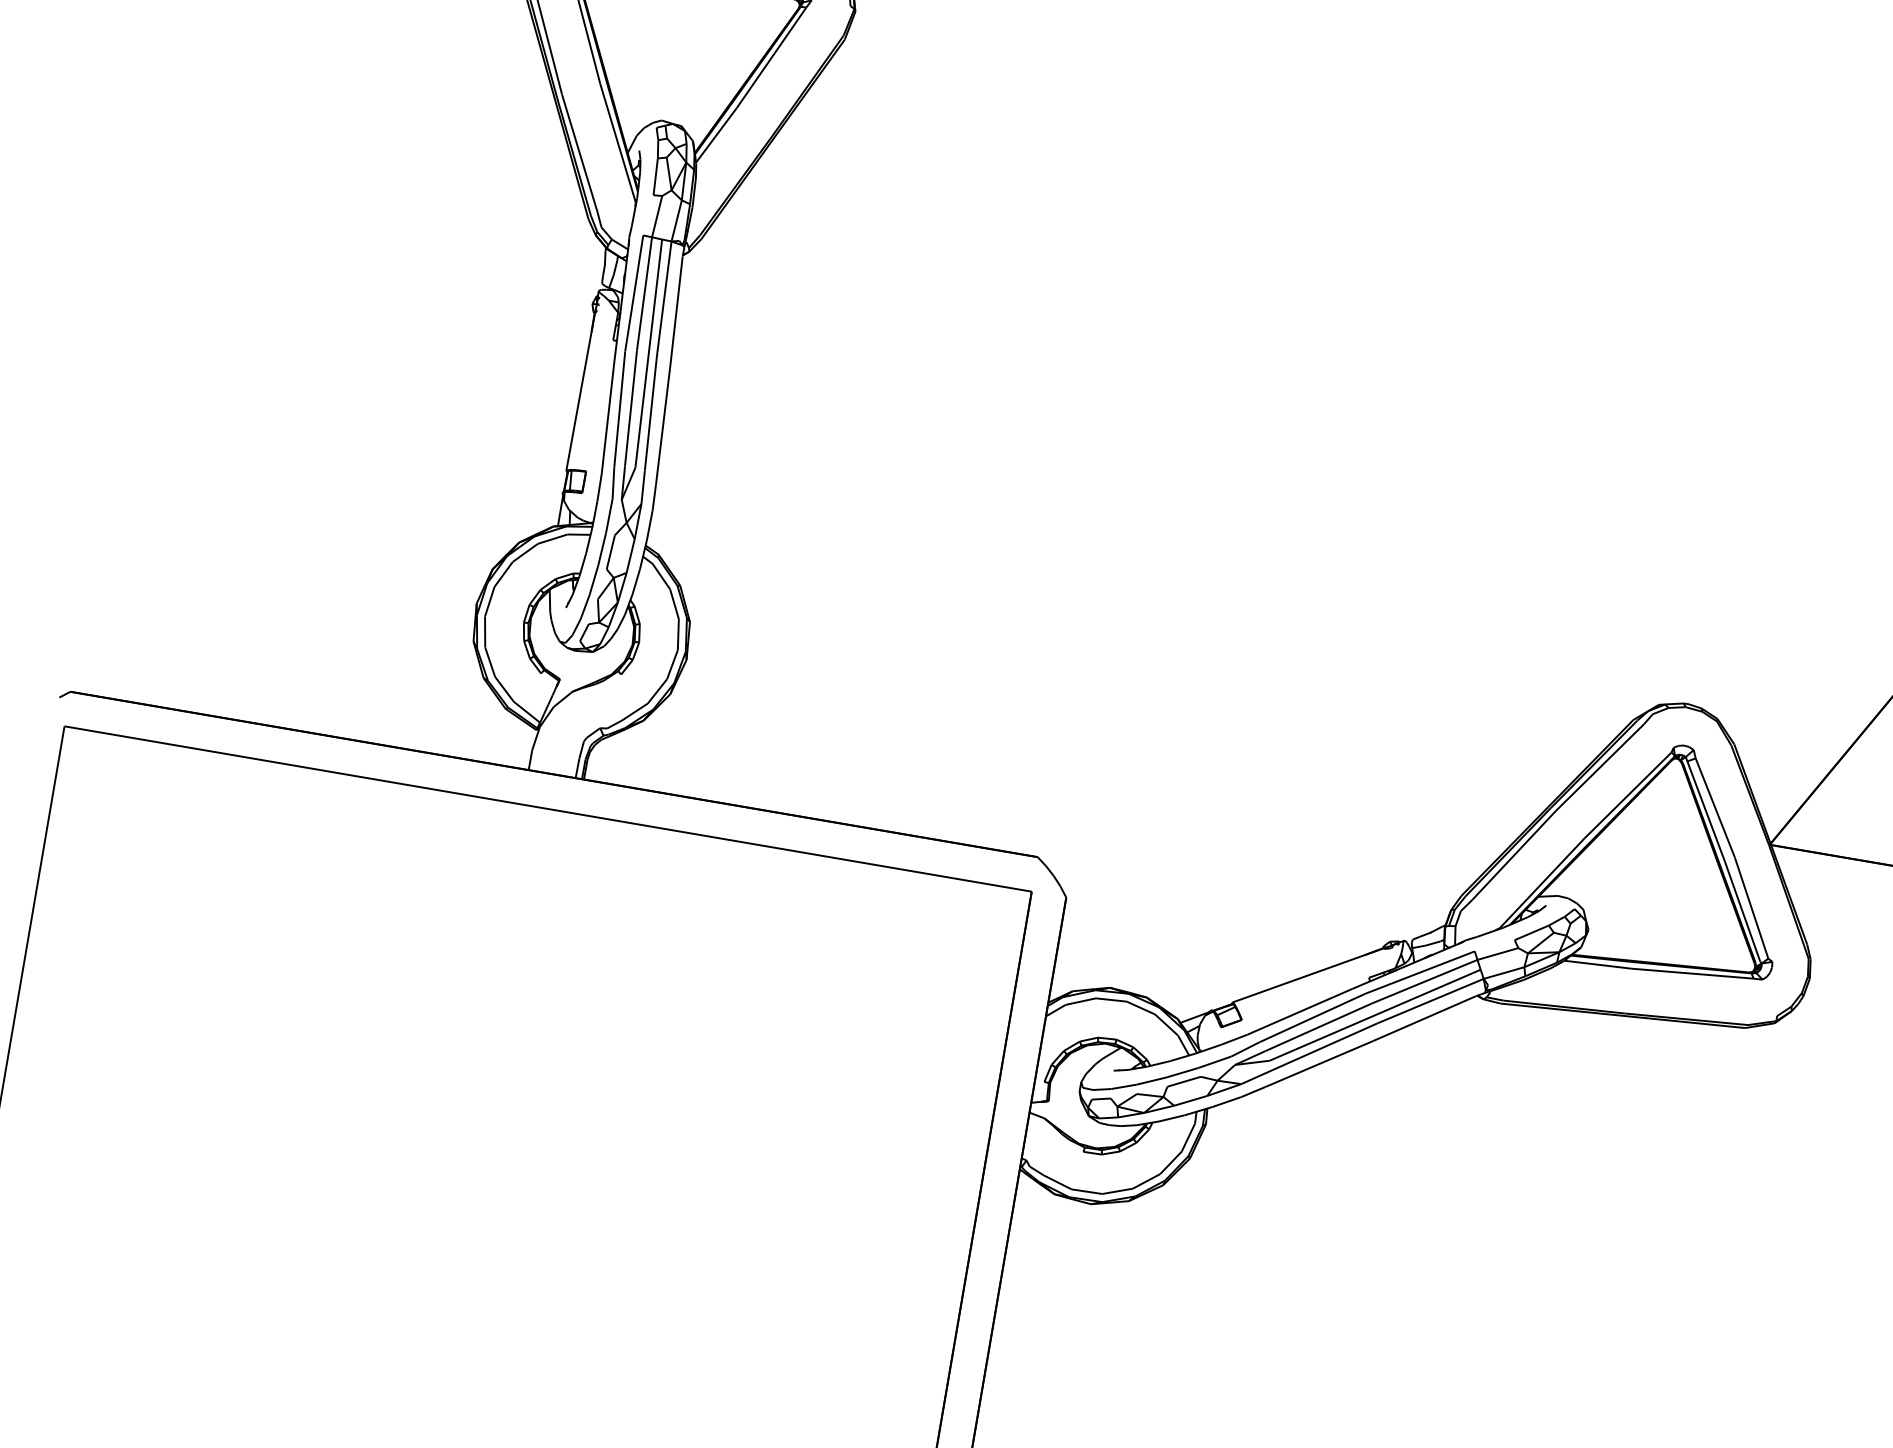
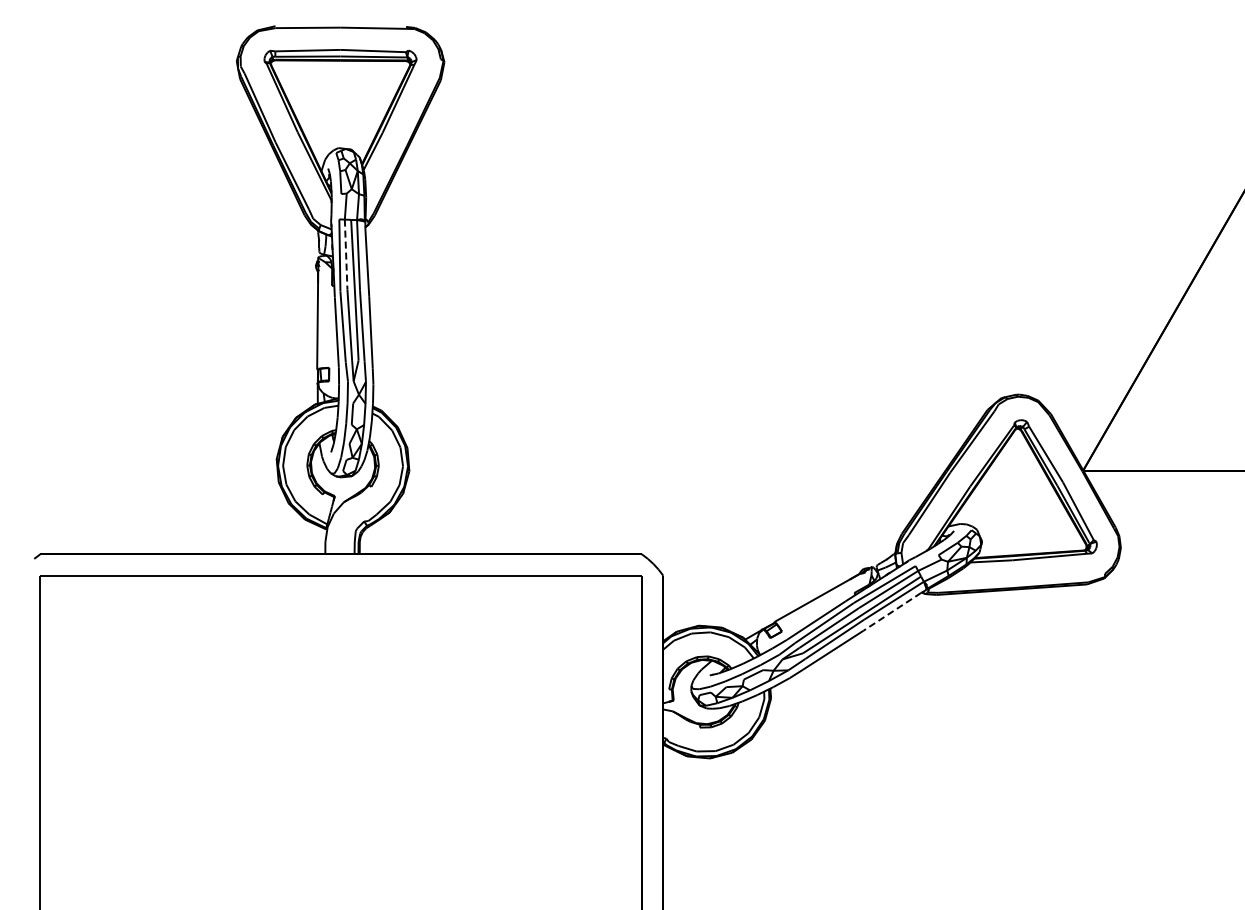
line: (645, 293) -> (346, 254), solid -> dashed
line: (1423, 1019) -> (891, 612), solid -> dashed

